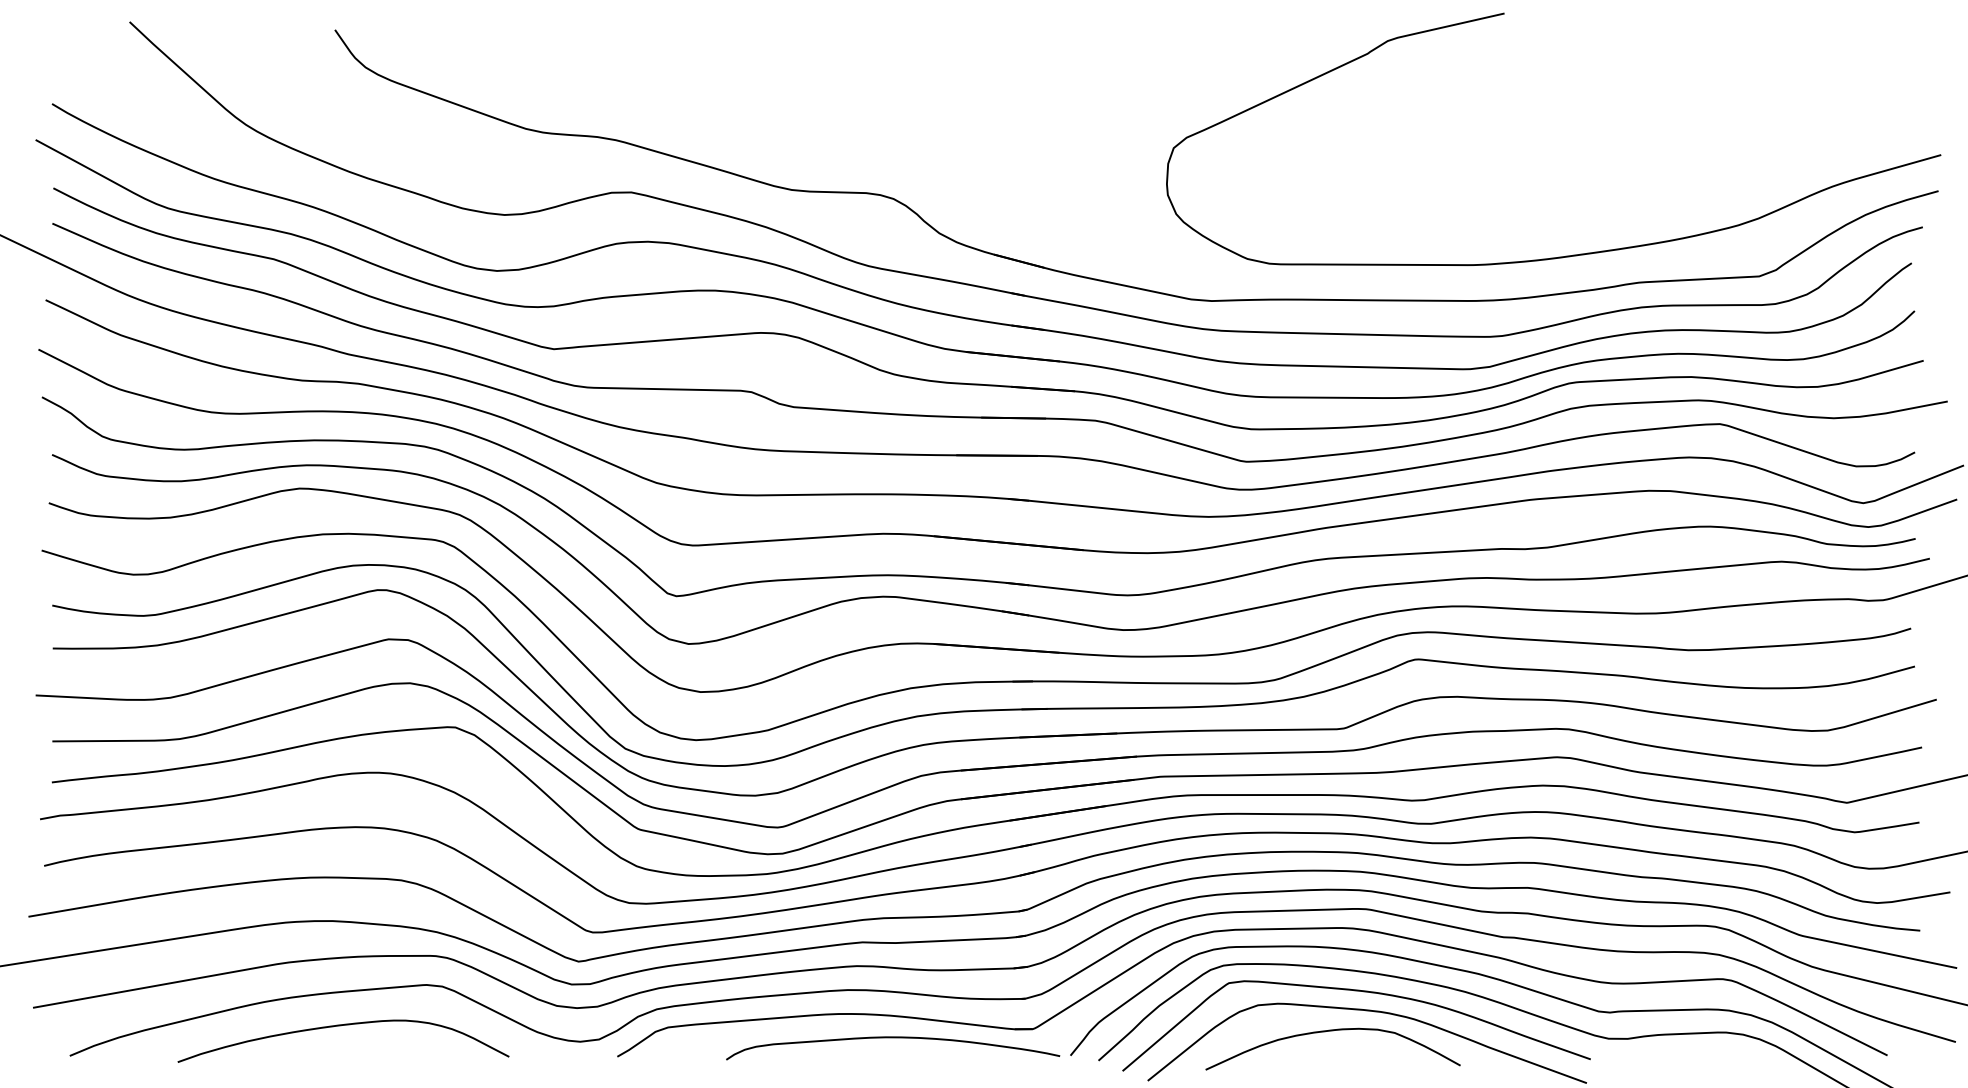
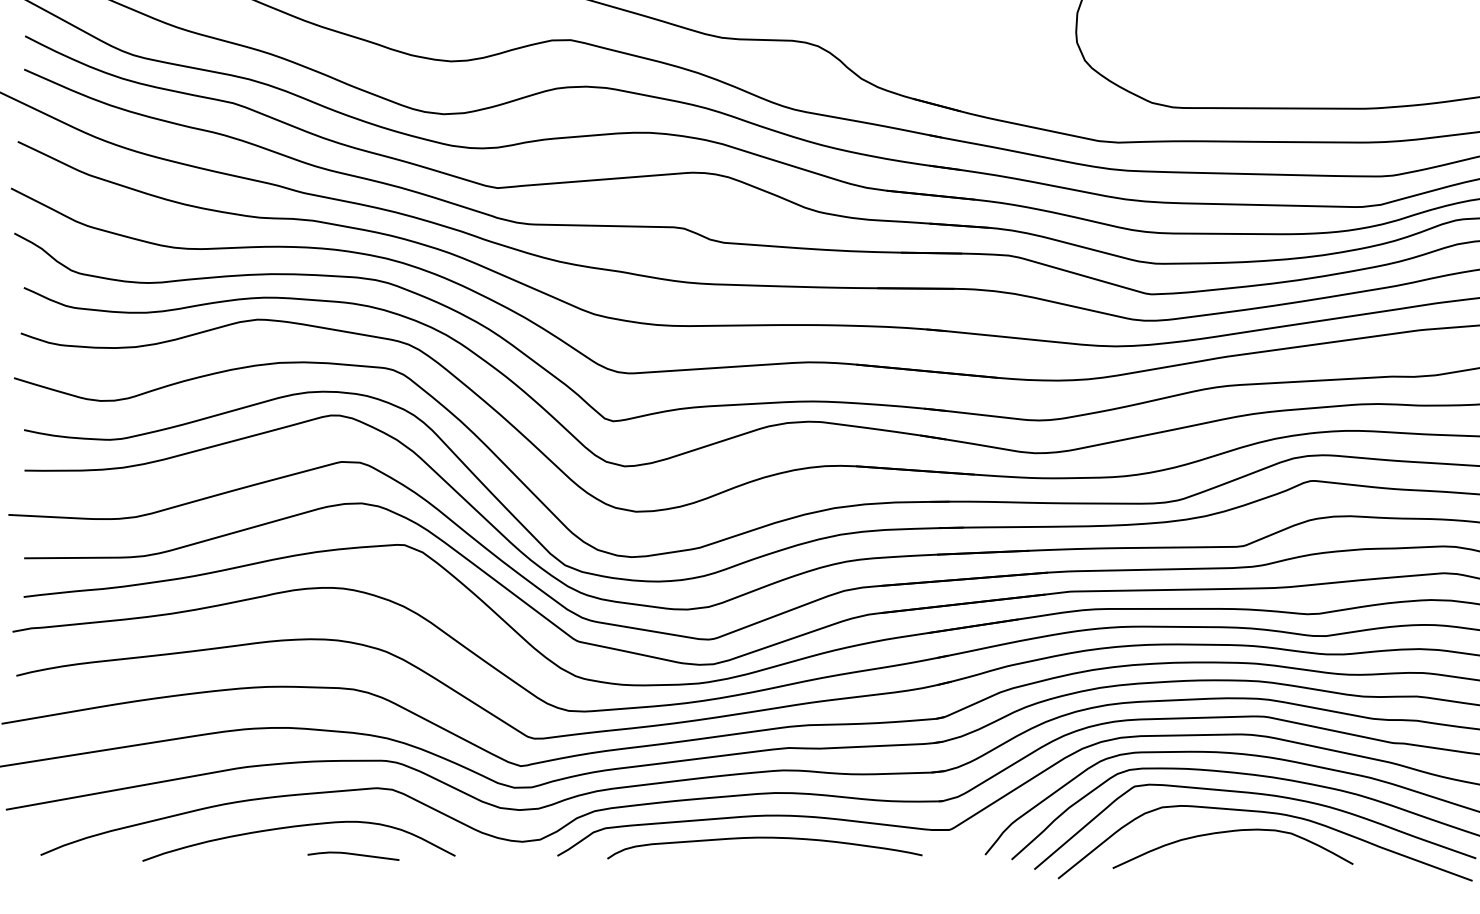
curve: (893, 1038) -> (765, 838), moved
curve: (400, 1055) -> (352, 854), added

